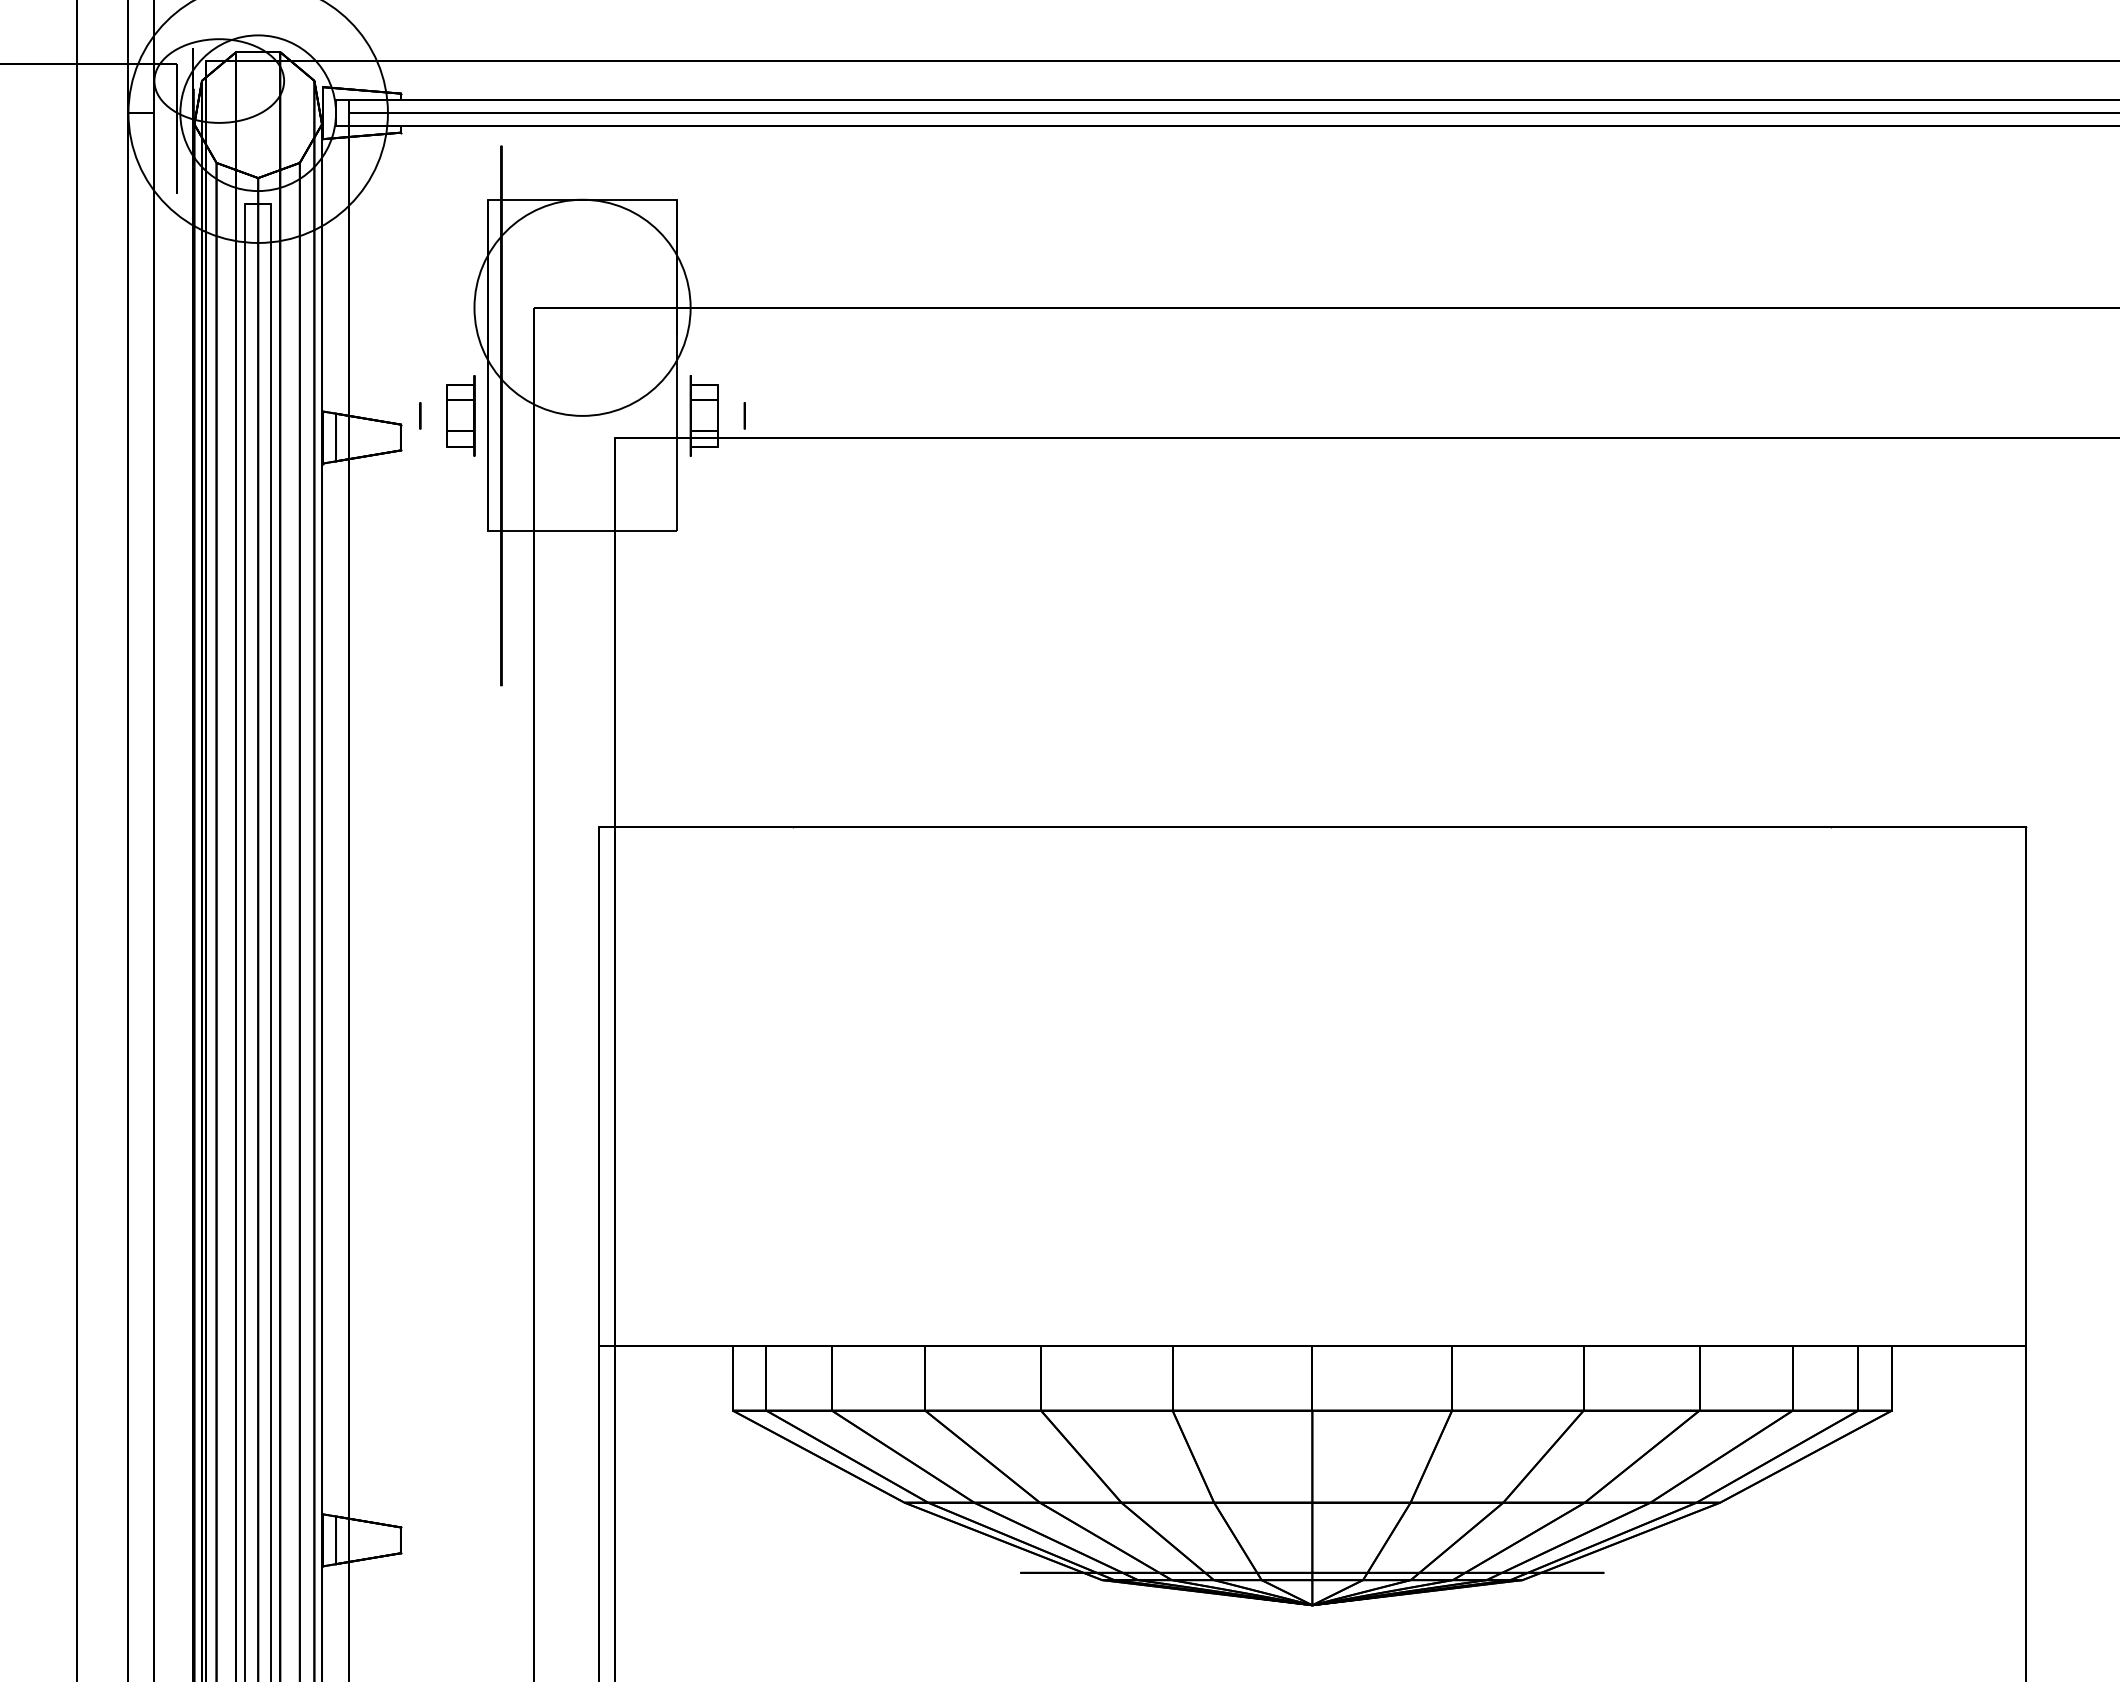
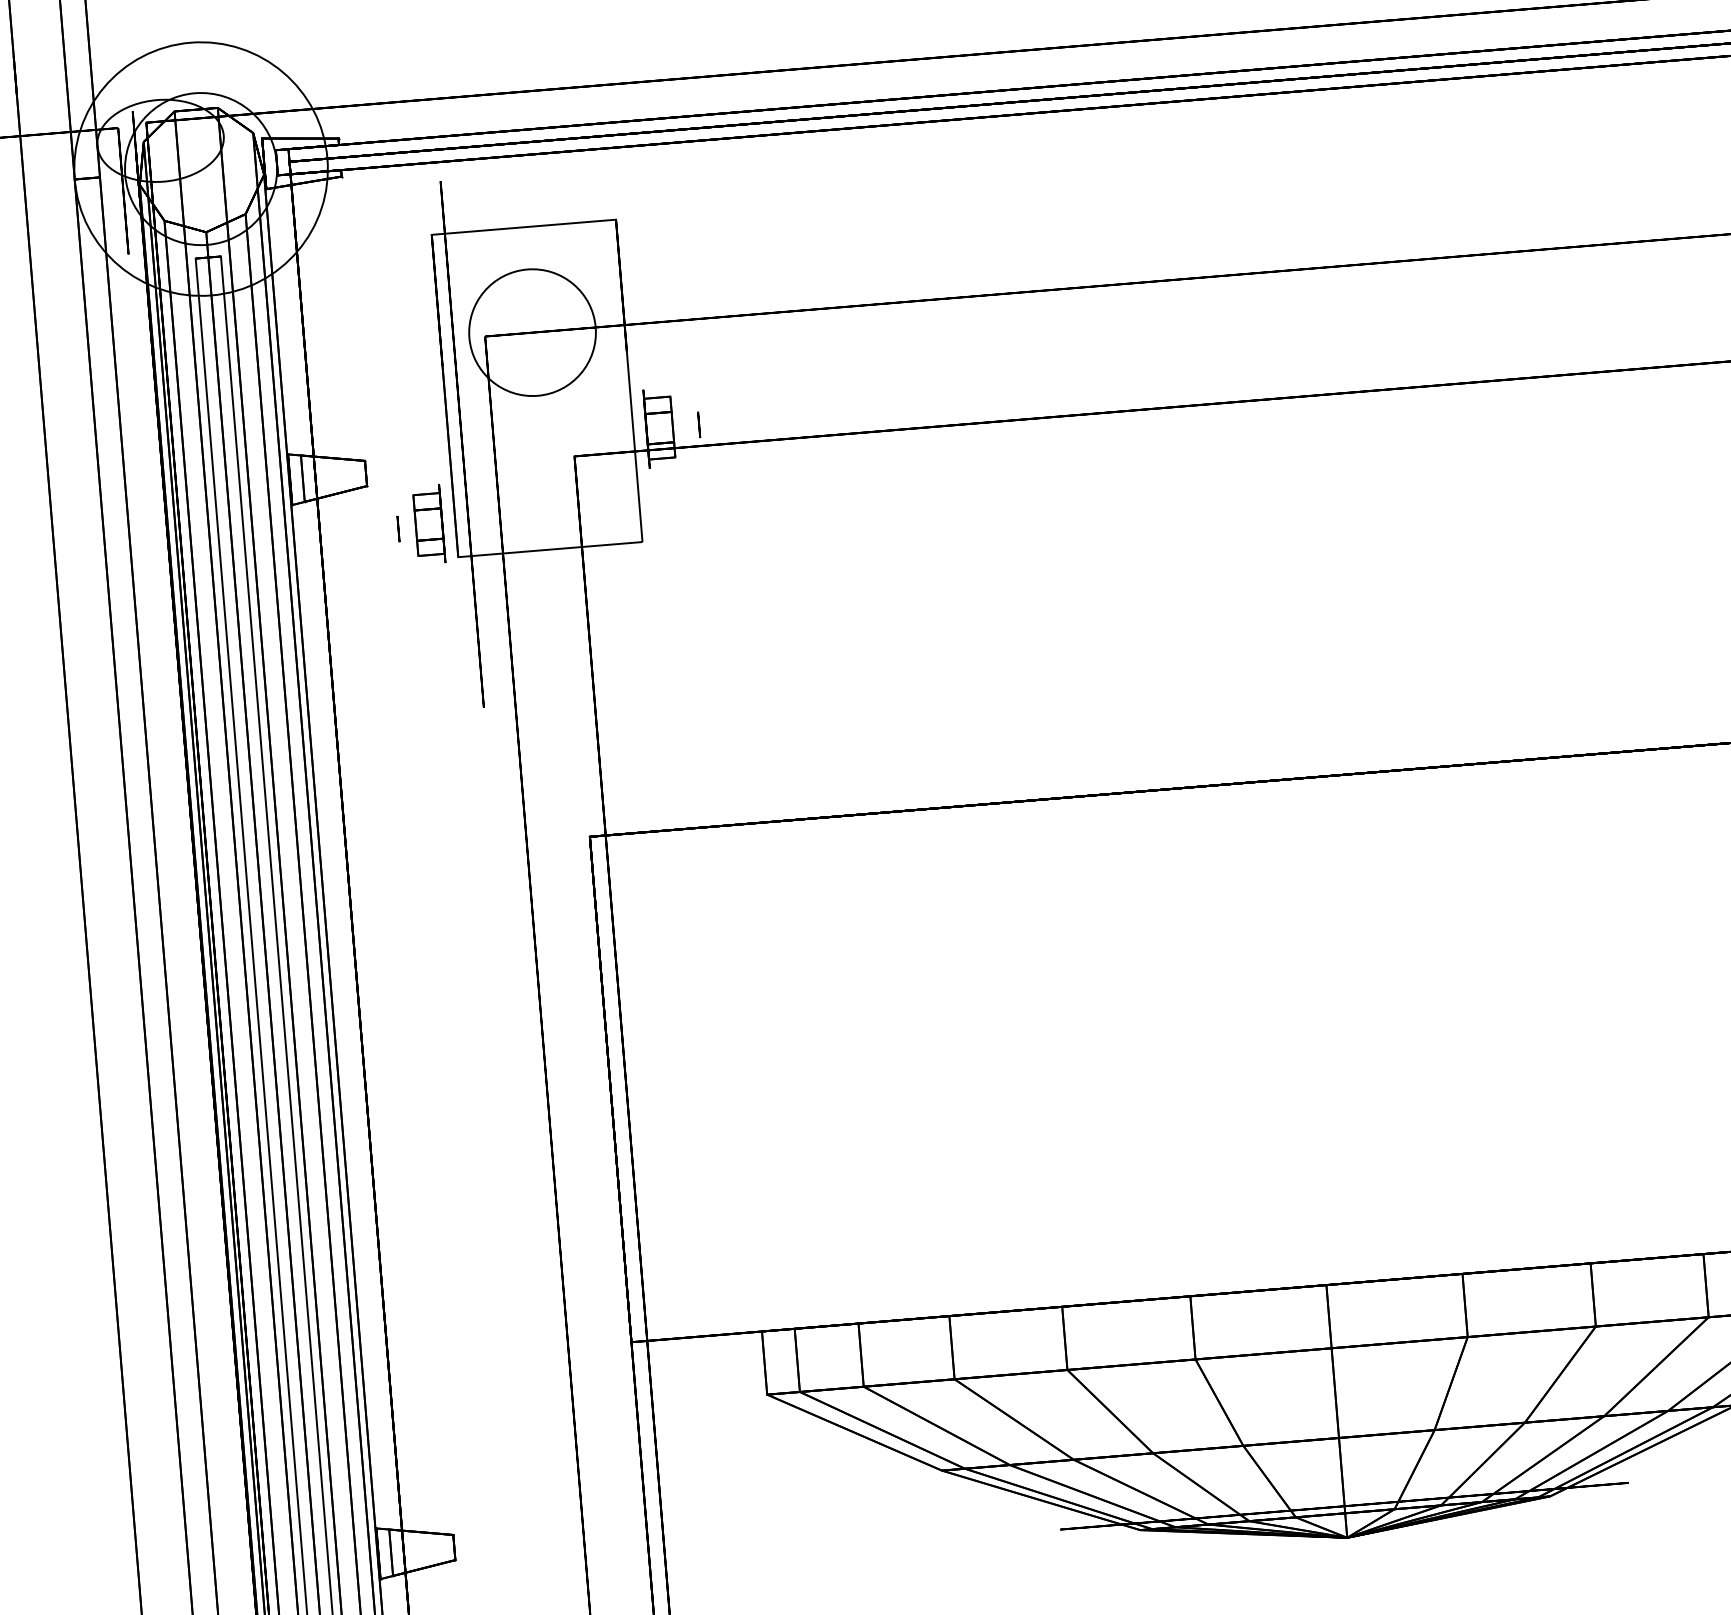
circle: (582, 307) -> (532, 332), size x0.6
circle: (420, 415) -> (398, 528), moved
part: (460, 415) -> (428, 524), moved

